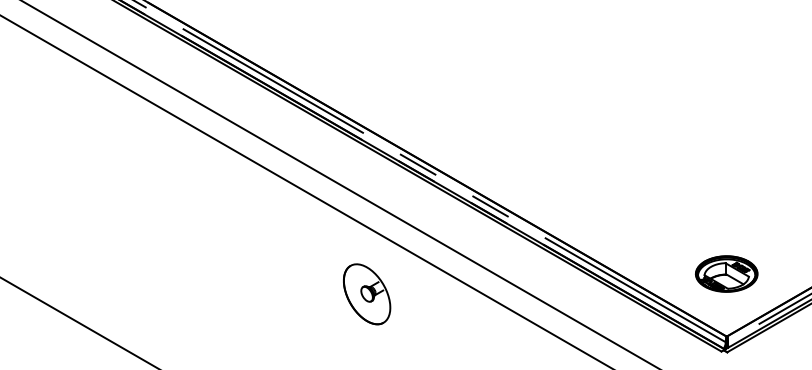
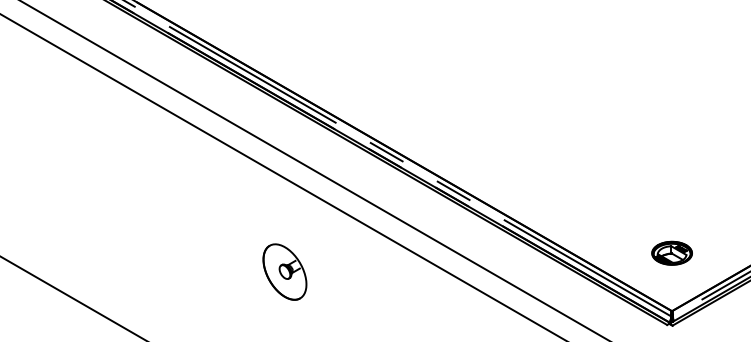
part: (726, 273) -> (671, 252), size x0.7
part: (367, 294) -> (285, 272), moved

